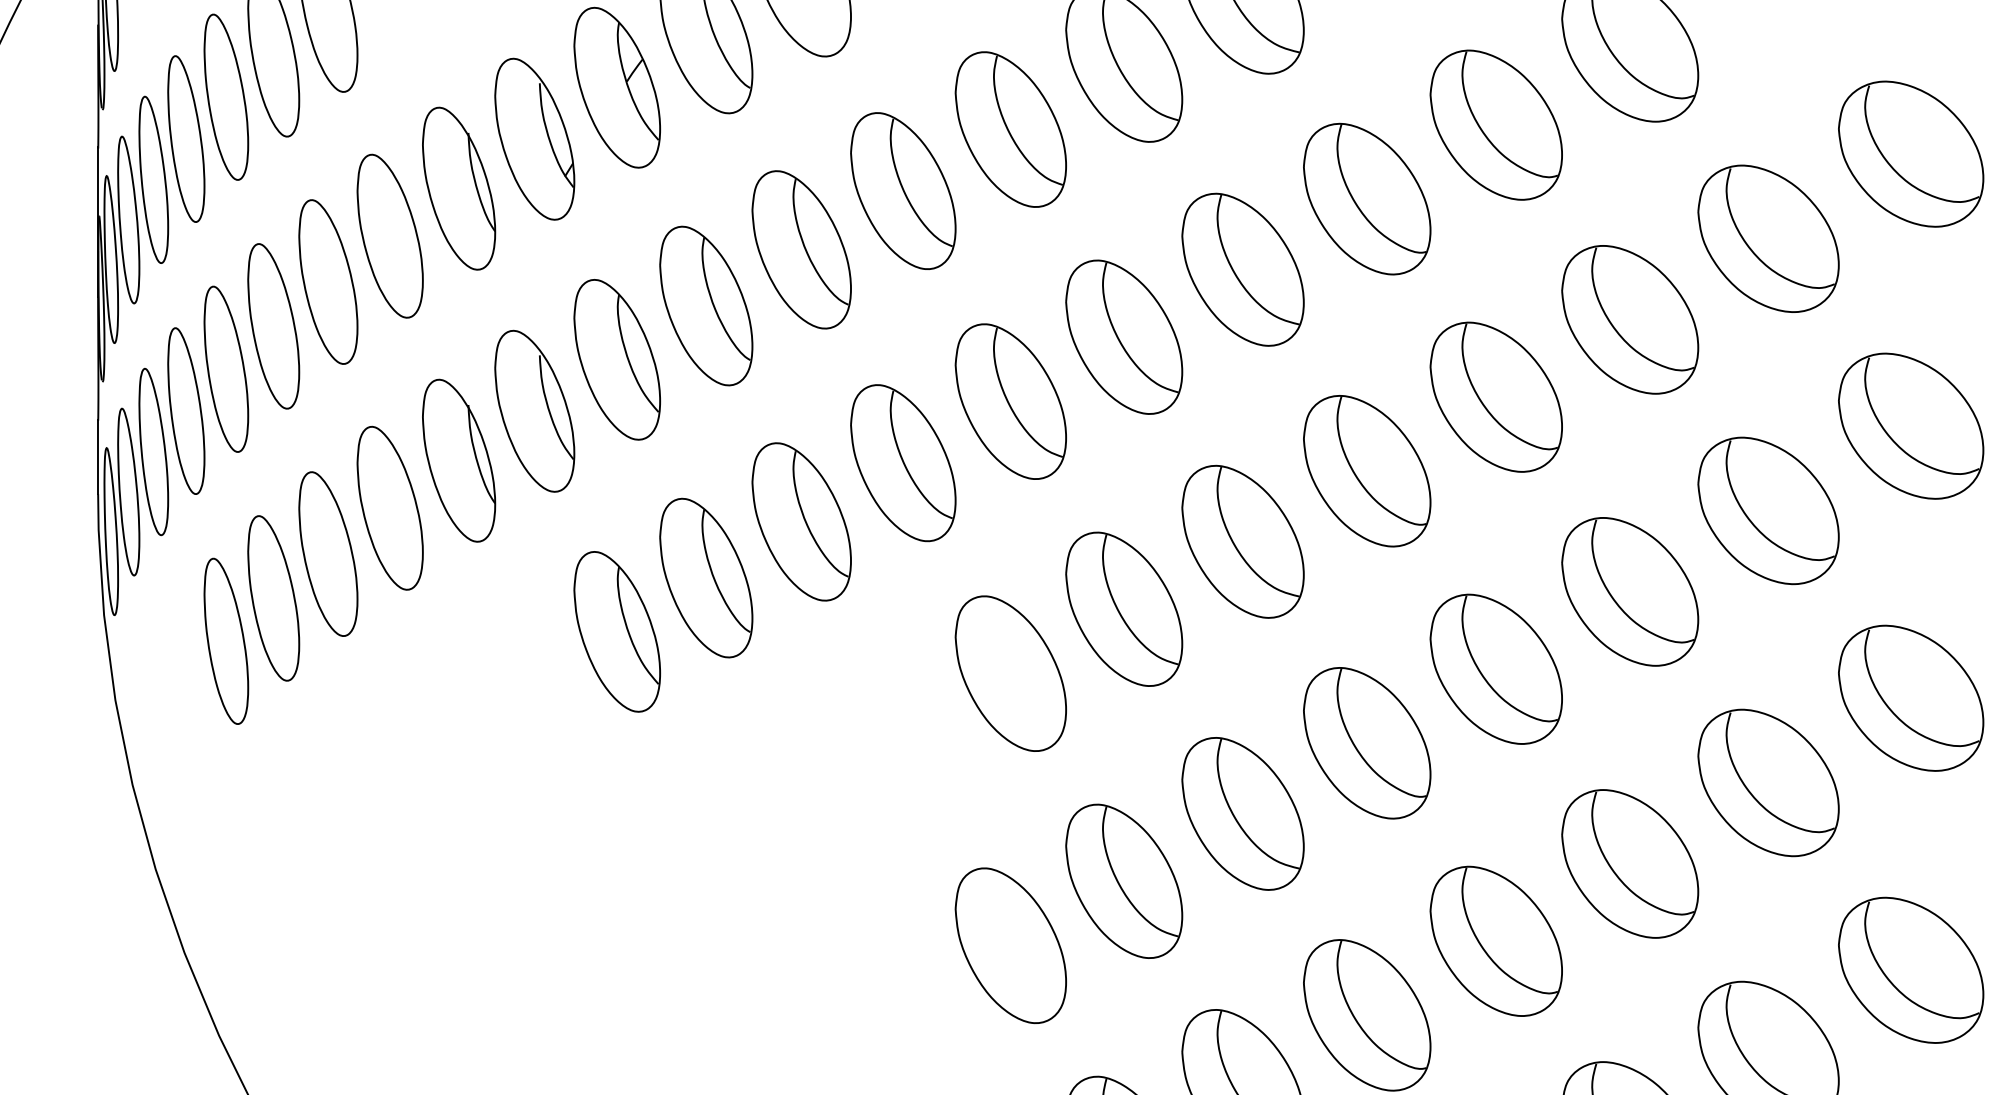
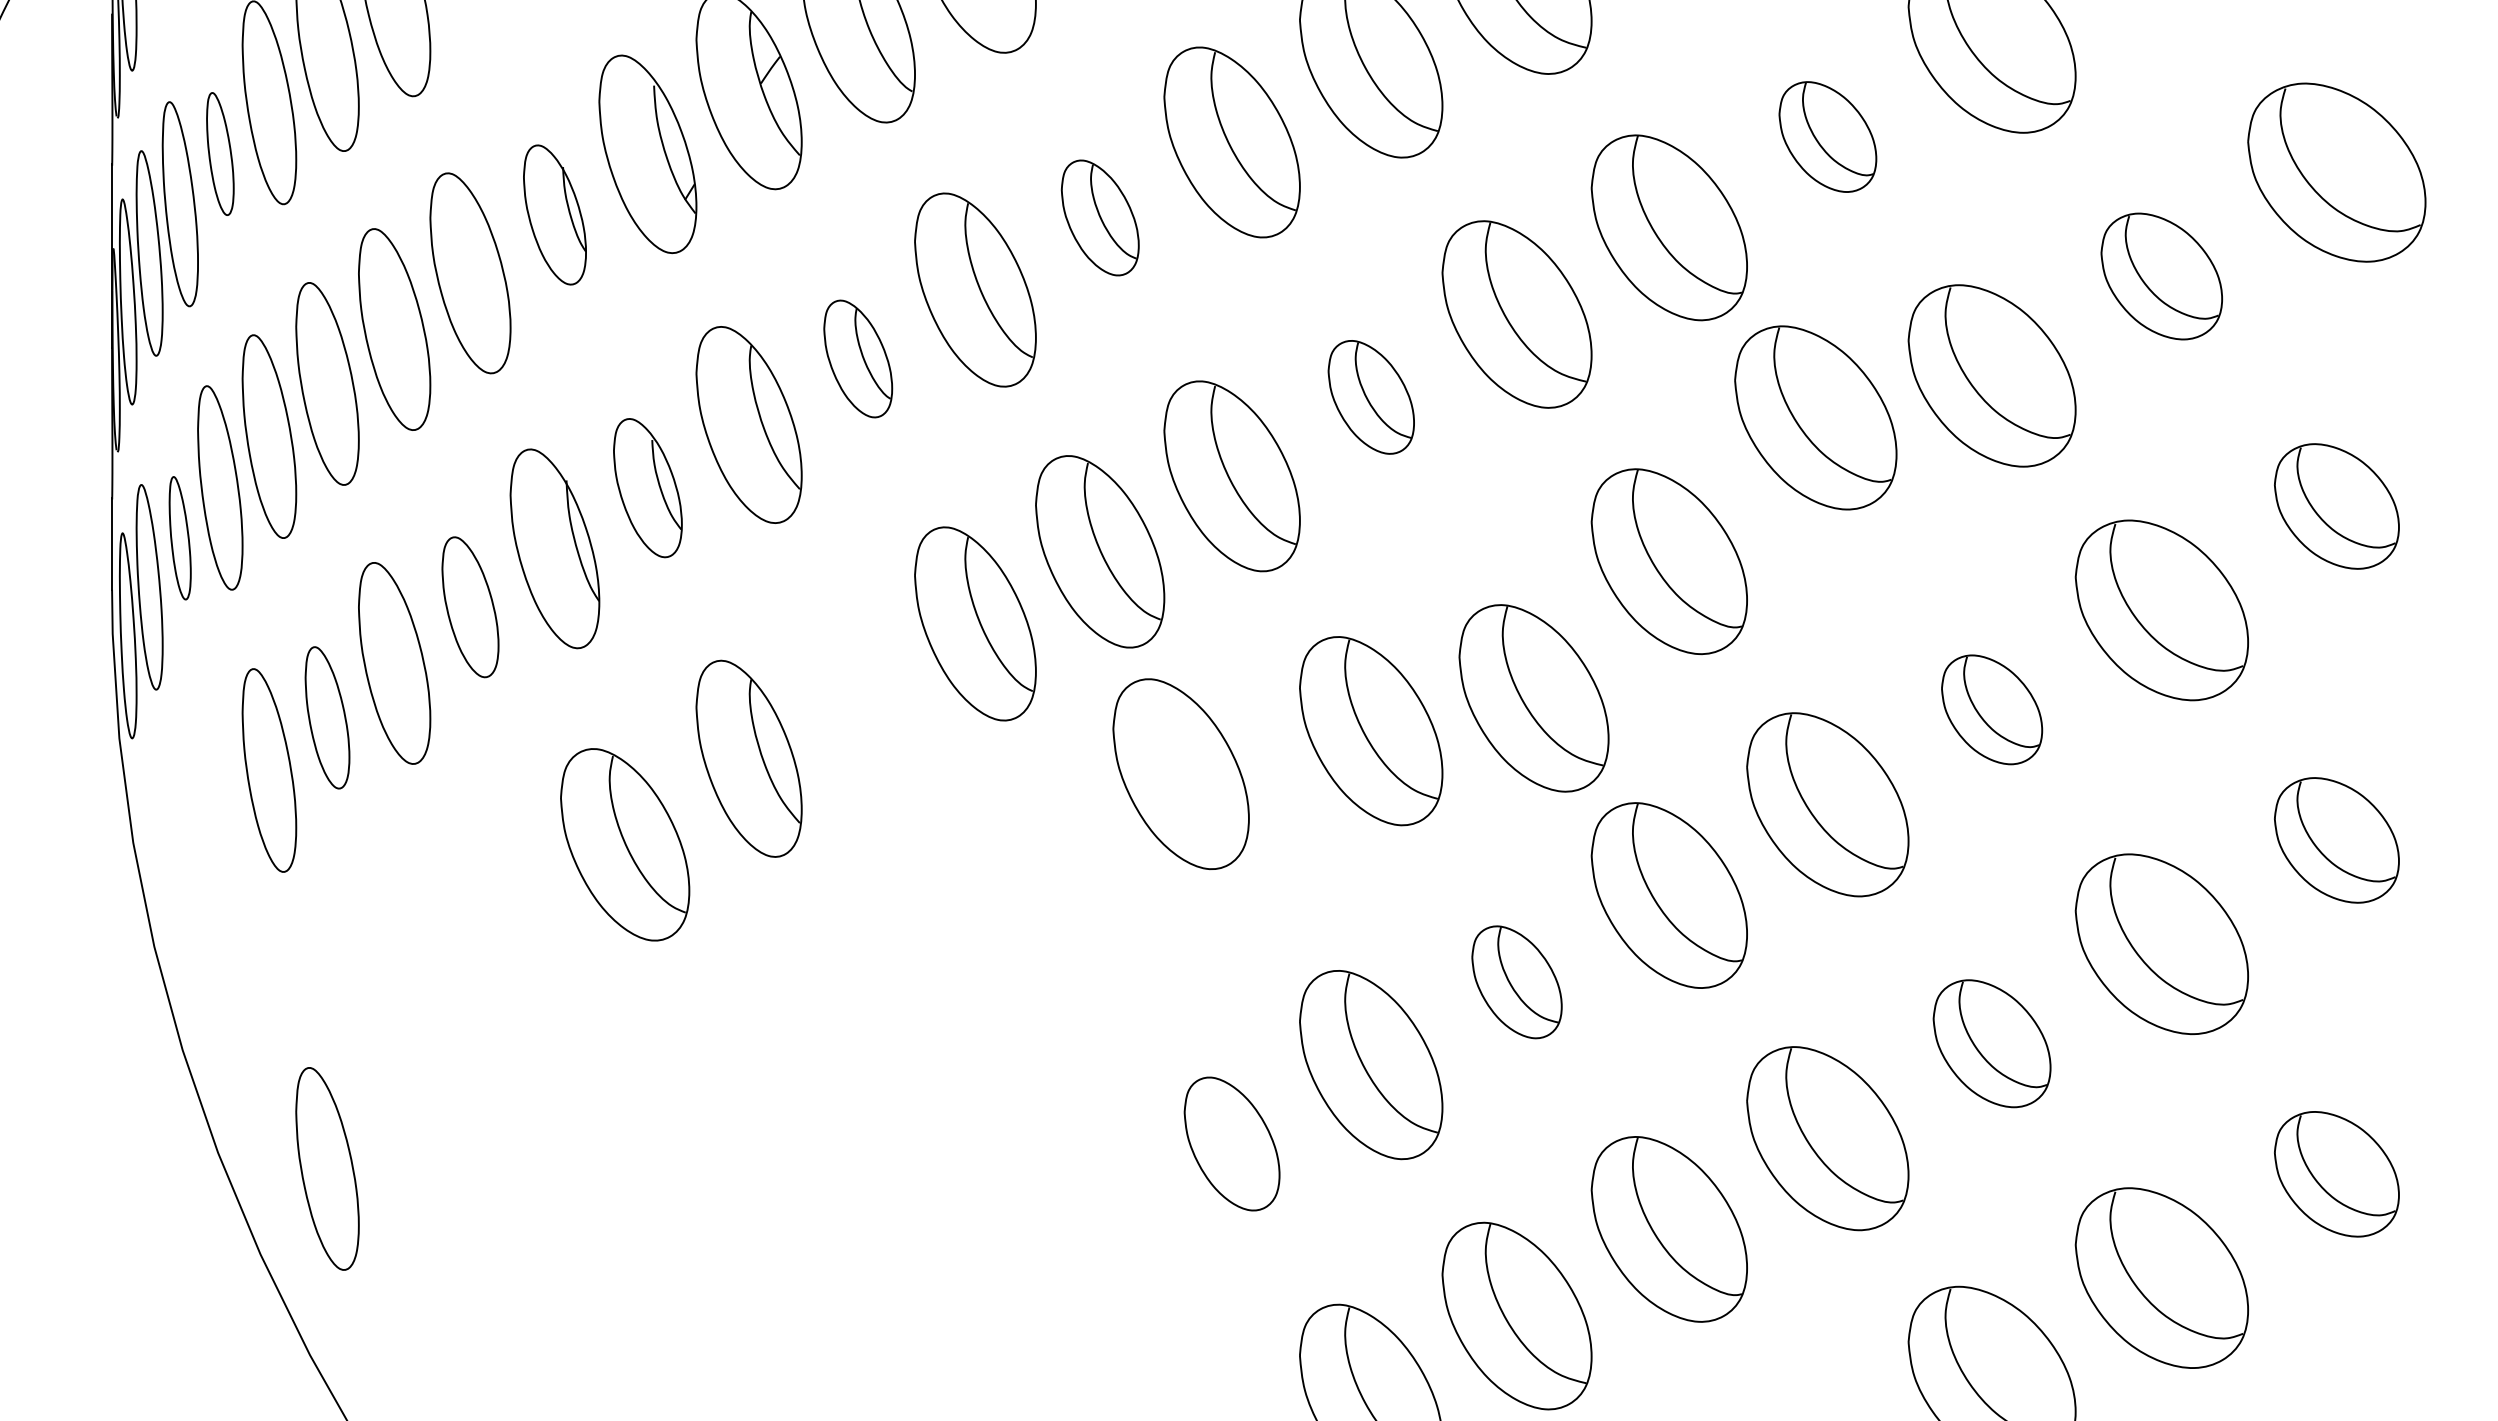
part: (1496, 124) -> (1827, 136), size x0.6
part: (186, 138) -> (220, 153), size x0.6
part: (458, 188) -> (554, 214), size x0.7
part: (903, 190) -> (1100, 217), size x0.6
part: (1768, 238) -> (2161, 276), size x0.7
part: (705, 305) -> (857, 358), size x0.6
part: (1124, 337) -> (1371, 397), size x0.6
part: (1496, 396) -> (1815, 417), moved
part: (534, 410) -> (647, 487), size x0.7
part: (1910, 426) -> (2336, 506), size x0.7
part: (153, 452) -> (179, 538), size x0.6
part: (390, 508) -> (470, 607), size x0.7
part: (1242, 541) -> (1533, 698), moved
part: (705, 577) -> (857, 692), removed
part: (1629, 591) -> (1991, 709), size x0.6
part: (273, 598) -> (327, 717), size x0.7
part: (1010, 673) -> (1180, 773), moved
part: (1910, 698) -> (2336, 840), size x0.7
part: (516, 701) -> (625, 844), added
part: (1242, 814) -> (1516, 982), size x0.6
part: (1629, 863) -> (1991, 1043), size x0.7
part: (1010, 945) -> (1231, 1143), size x0.7
part: (273, 965) -> (327, 1168), added
part: (1910, 970) -> (2336, 1174), size x0.7

